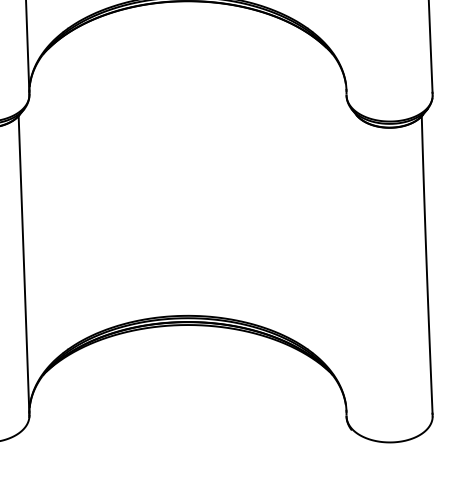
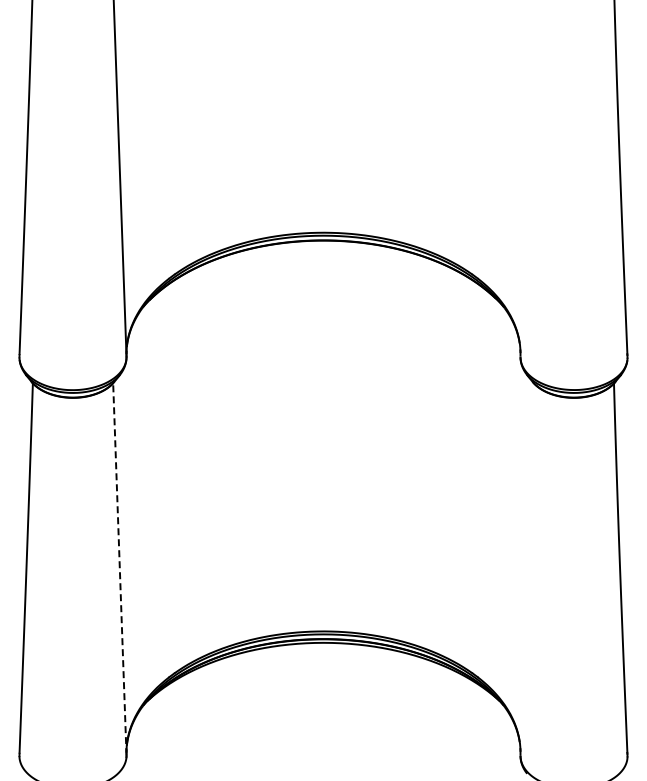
line: (23, 265) -> (119, 568), solid -> dashed

